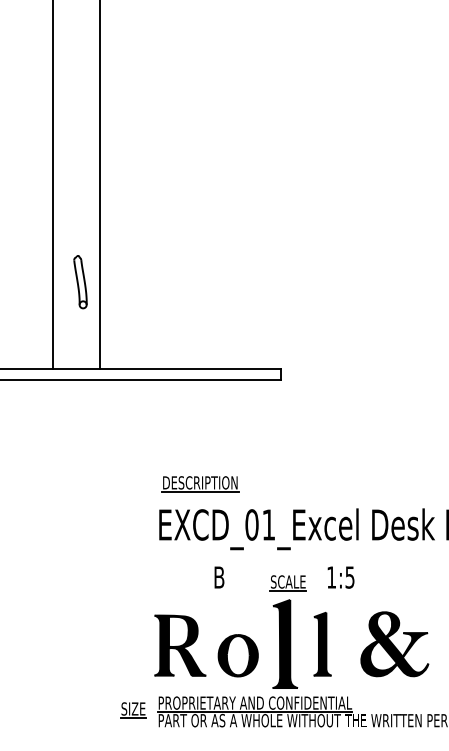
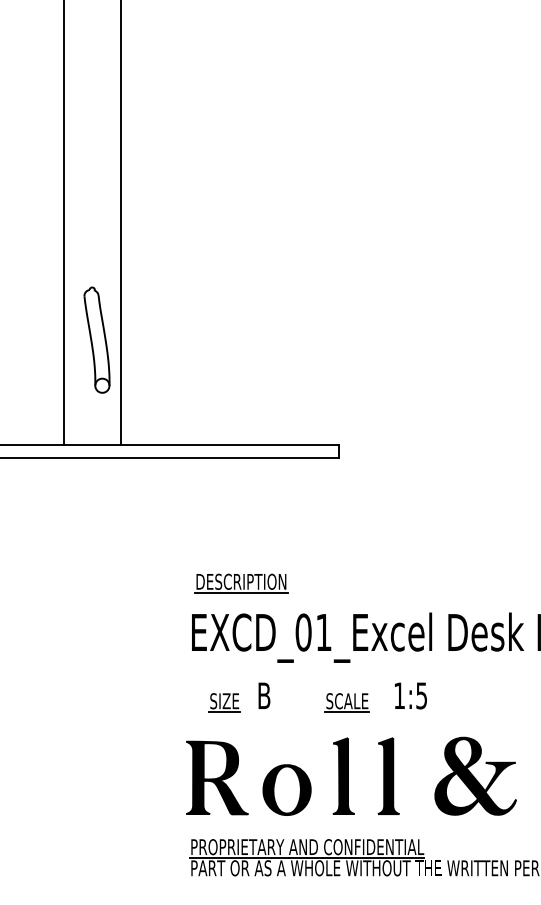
part: (80, 281) -> (97, 339), size x1.67
part: (285, 644) -> (343, 776), size x0.71
part: (133, 710) -> (224, 703), moved

